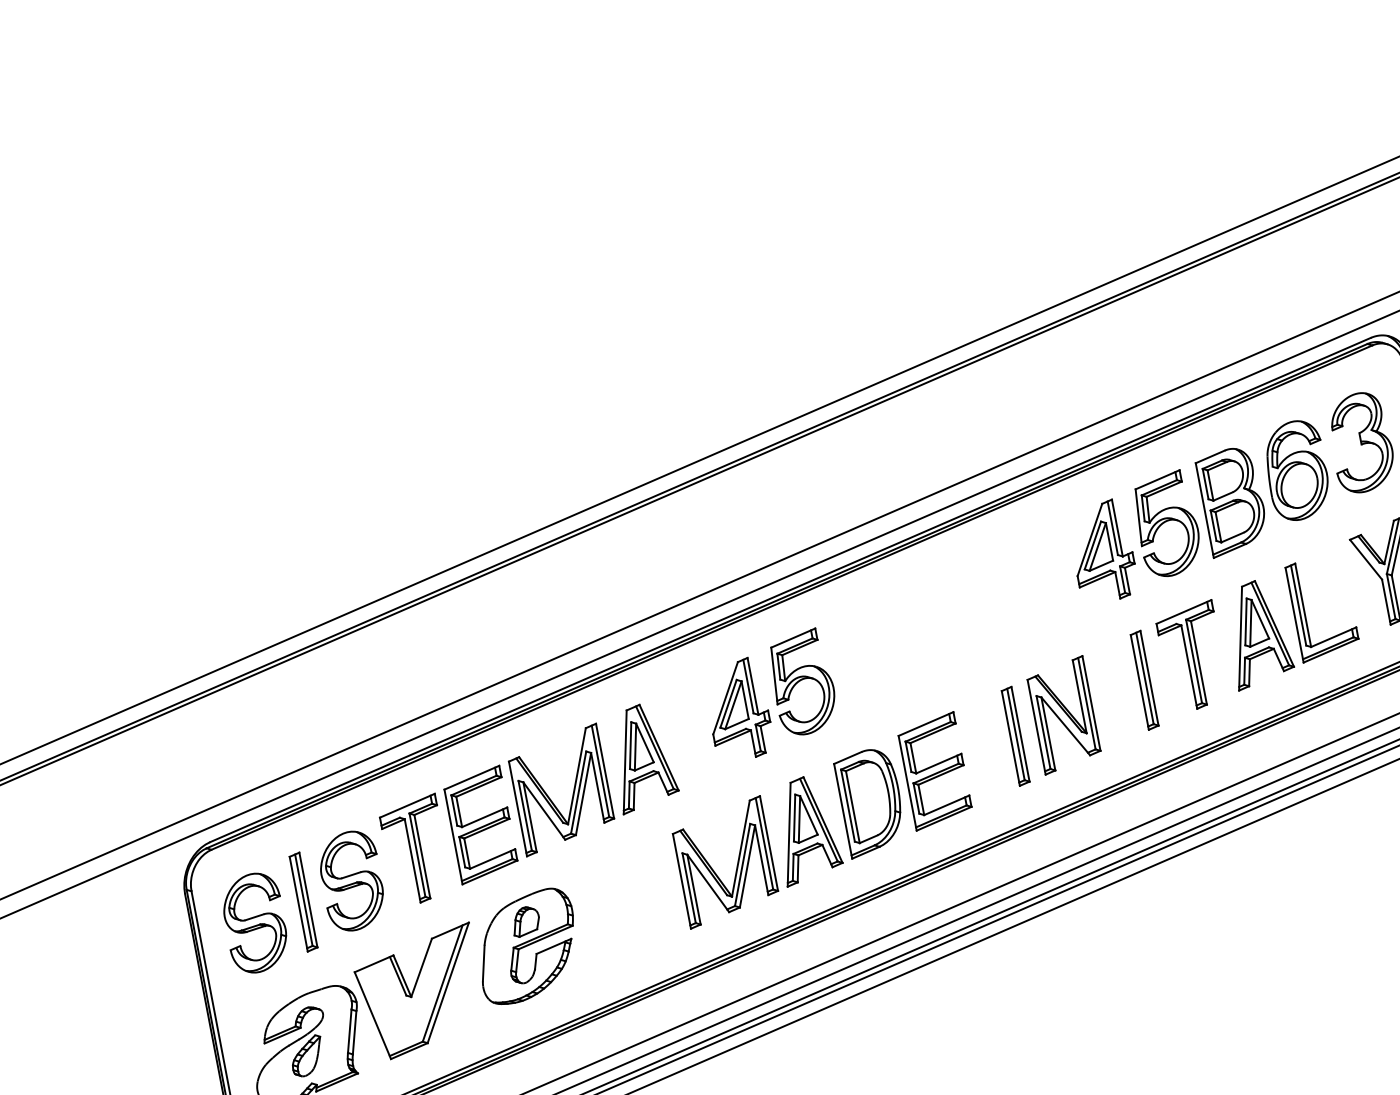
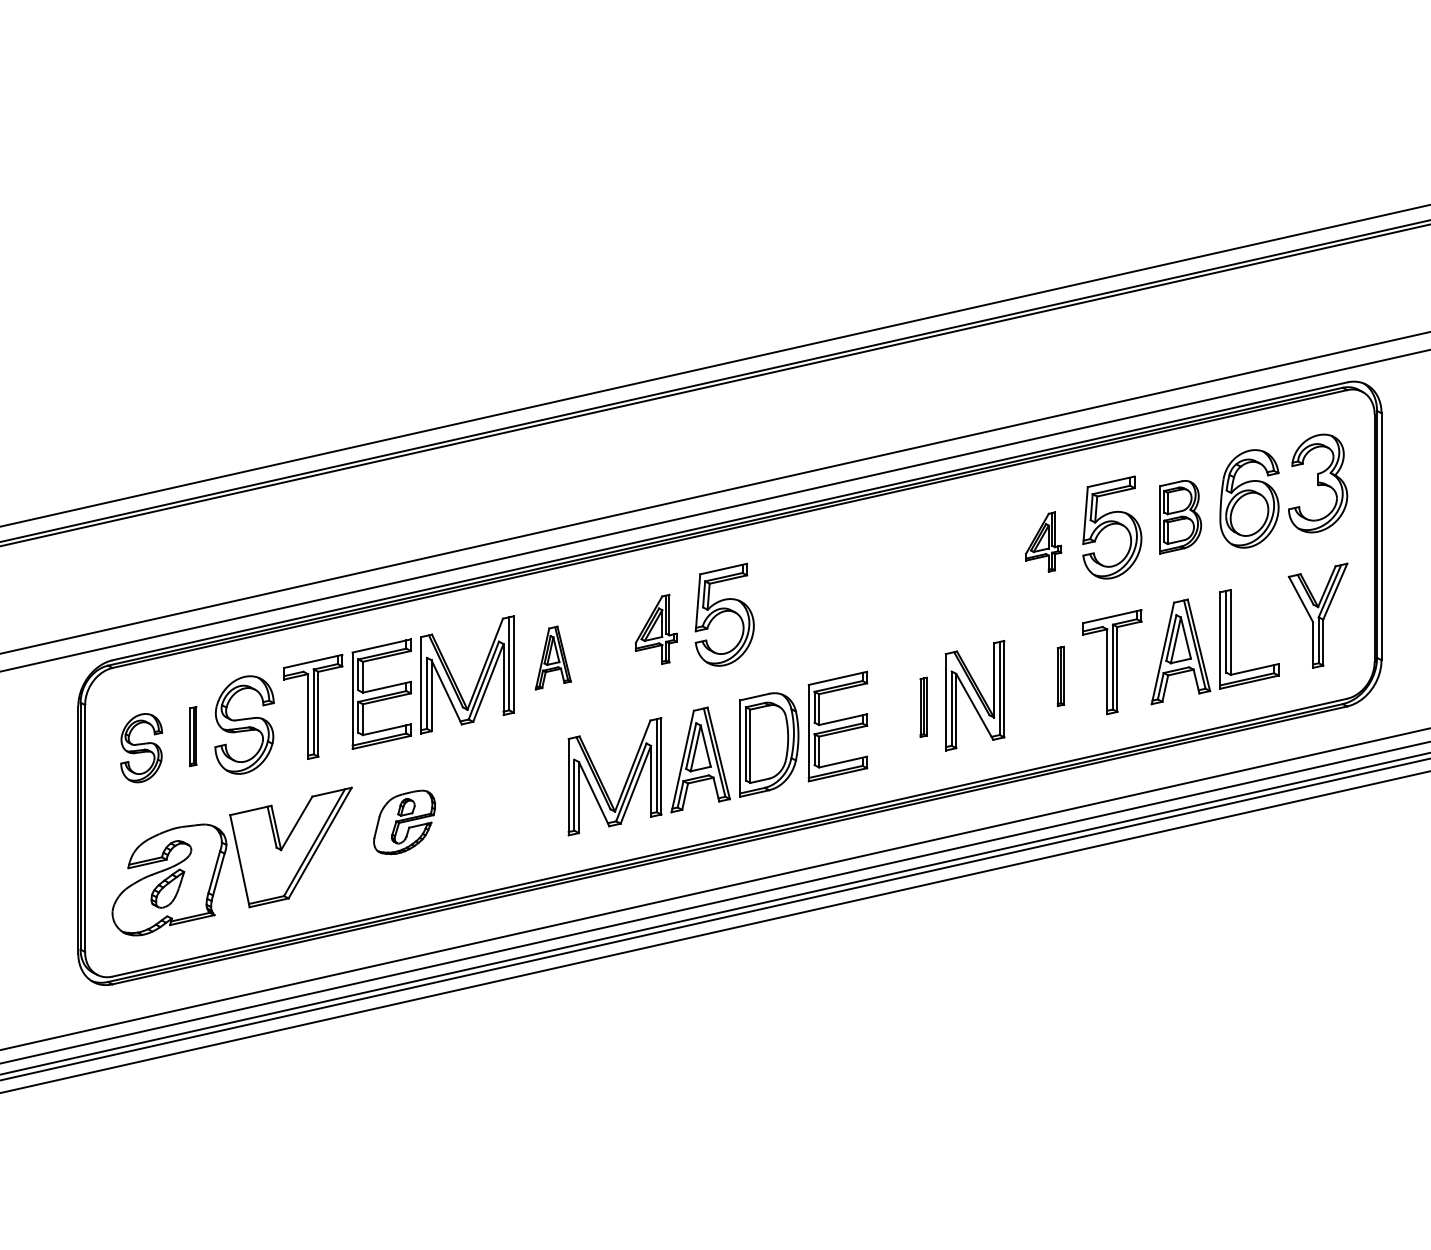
part: (1232, 501) -> (1180, 517), size x0.7
part: (1102, 551) -> (1043, 541), size x0.6
part: (1144, 680) -> (1060, 676), size x0.6
part: (738, 710) -> (656, 629), size x0.7
part: (1015, 736) -> (923, 707), size x0.6
part: (642, 756) -> (553, 657), size x0.6
part: (303, 901) -> (193, 736), size x0.6
part: (254, 922) -> (141, 747), size x0.7
part: (527, 946) -> (404, 822), size x0.6

